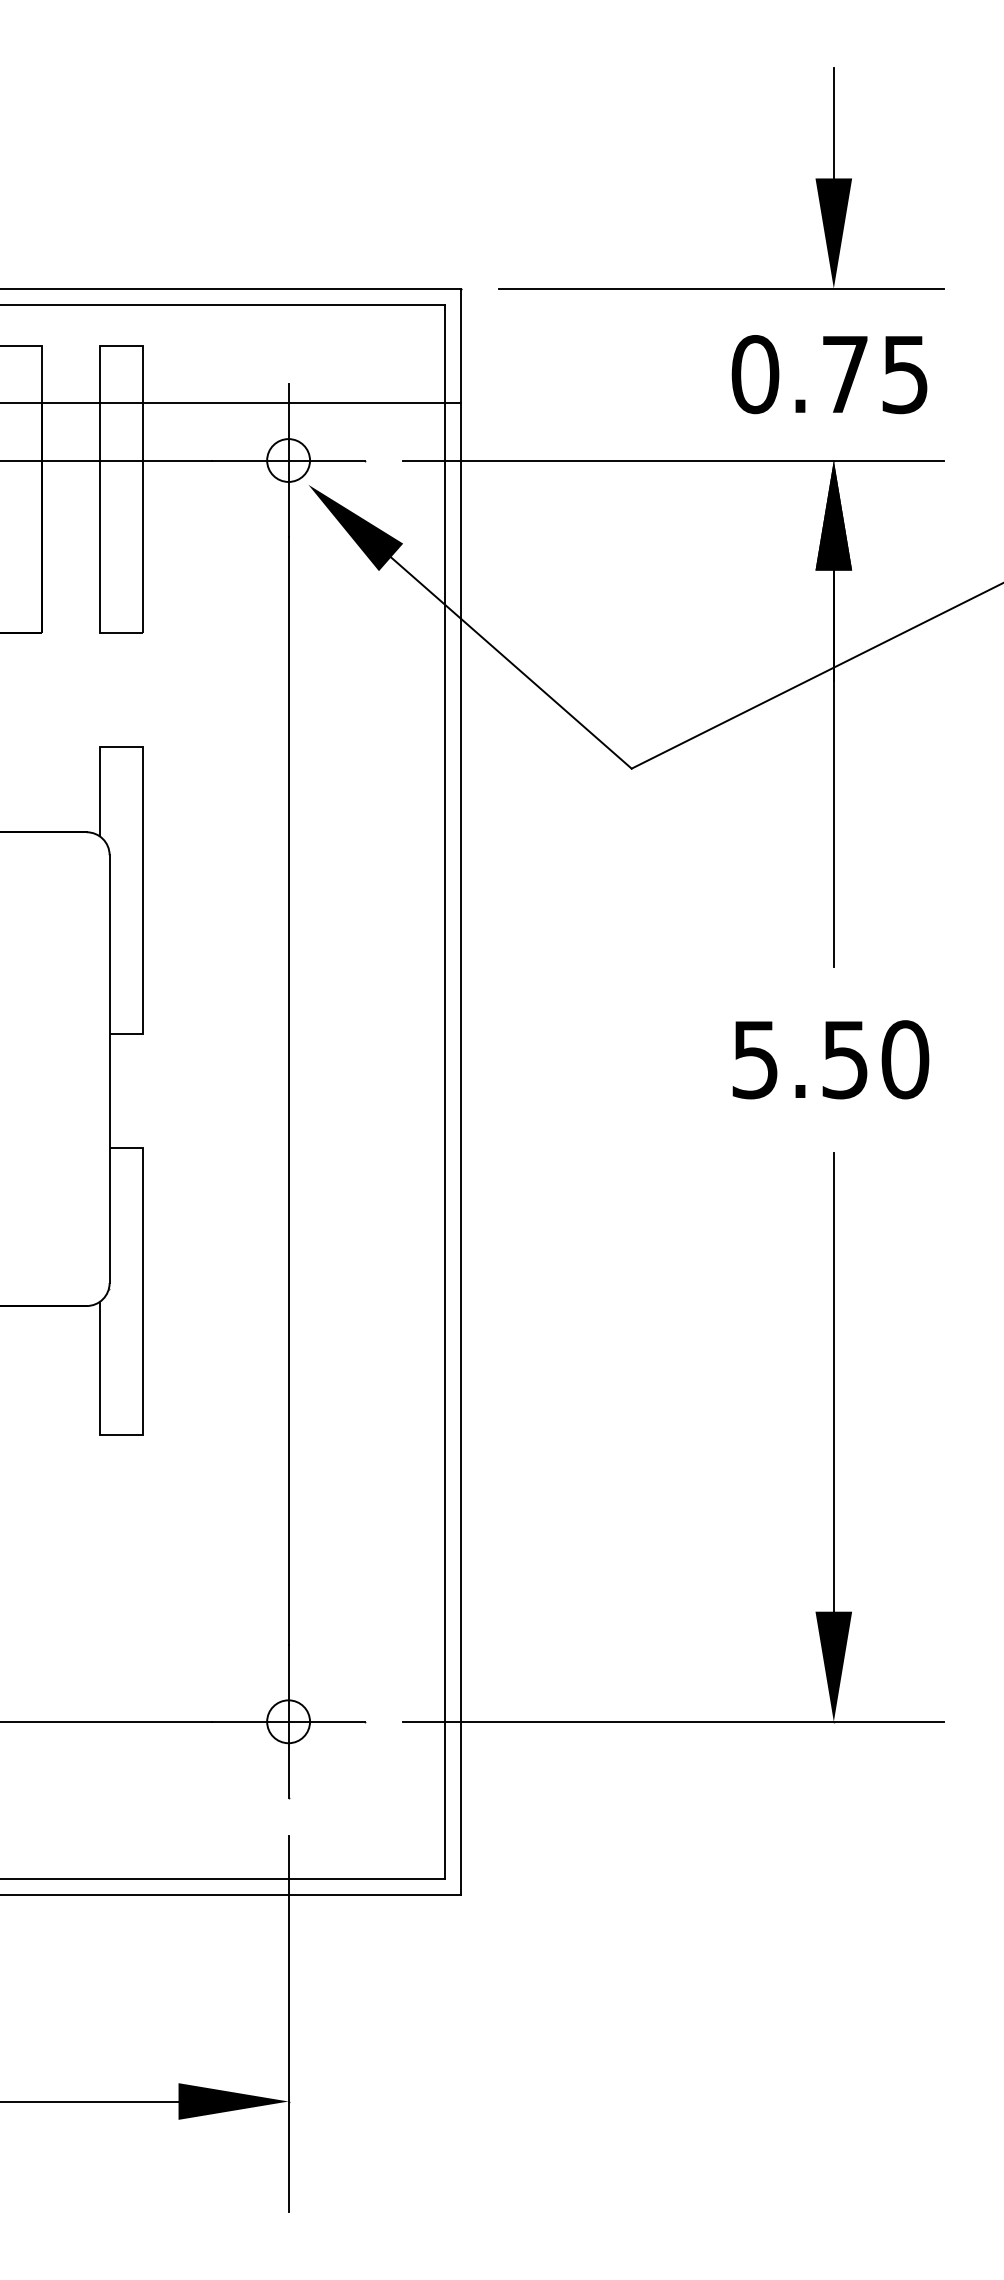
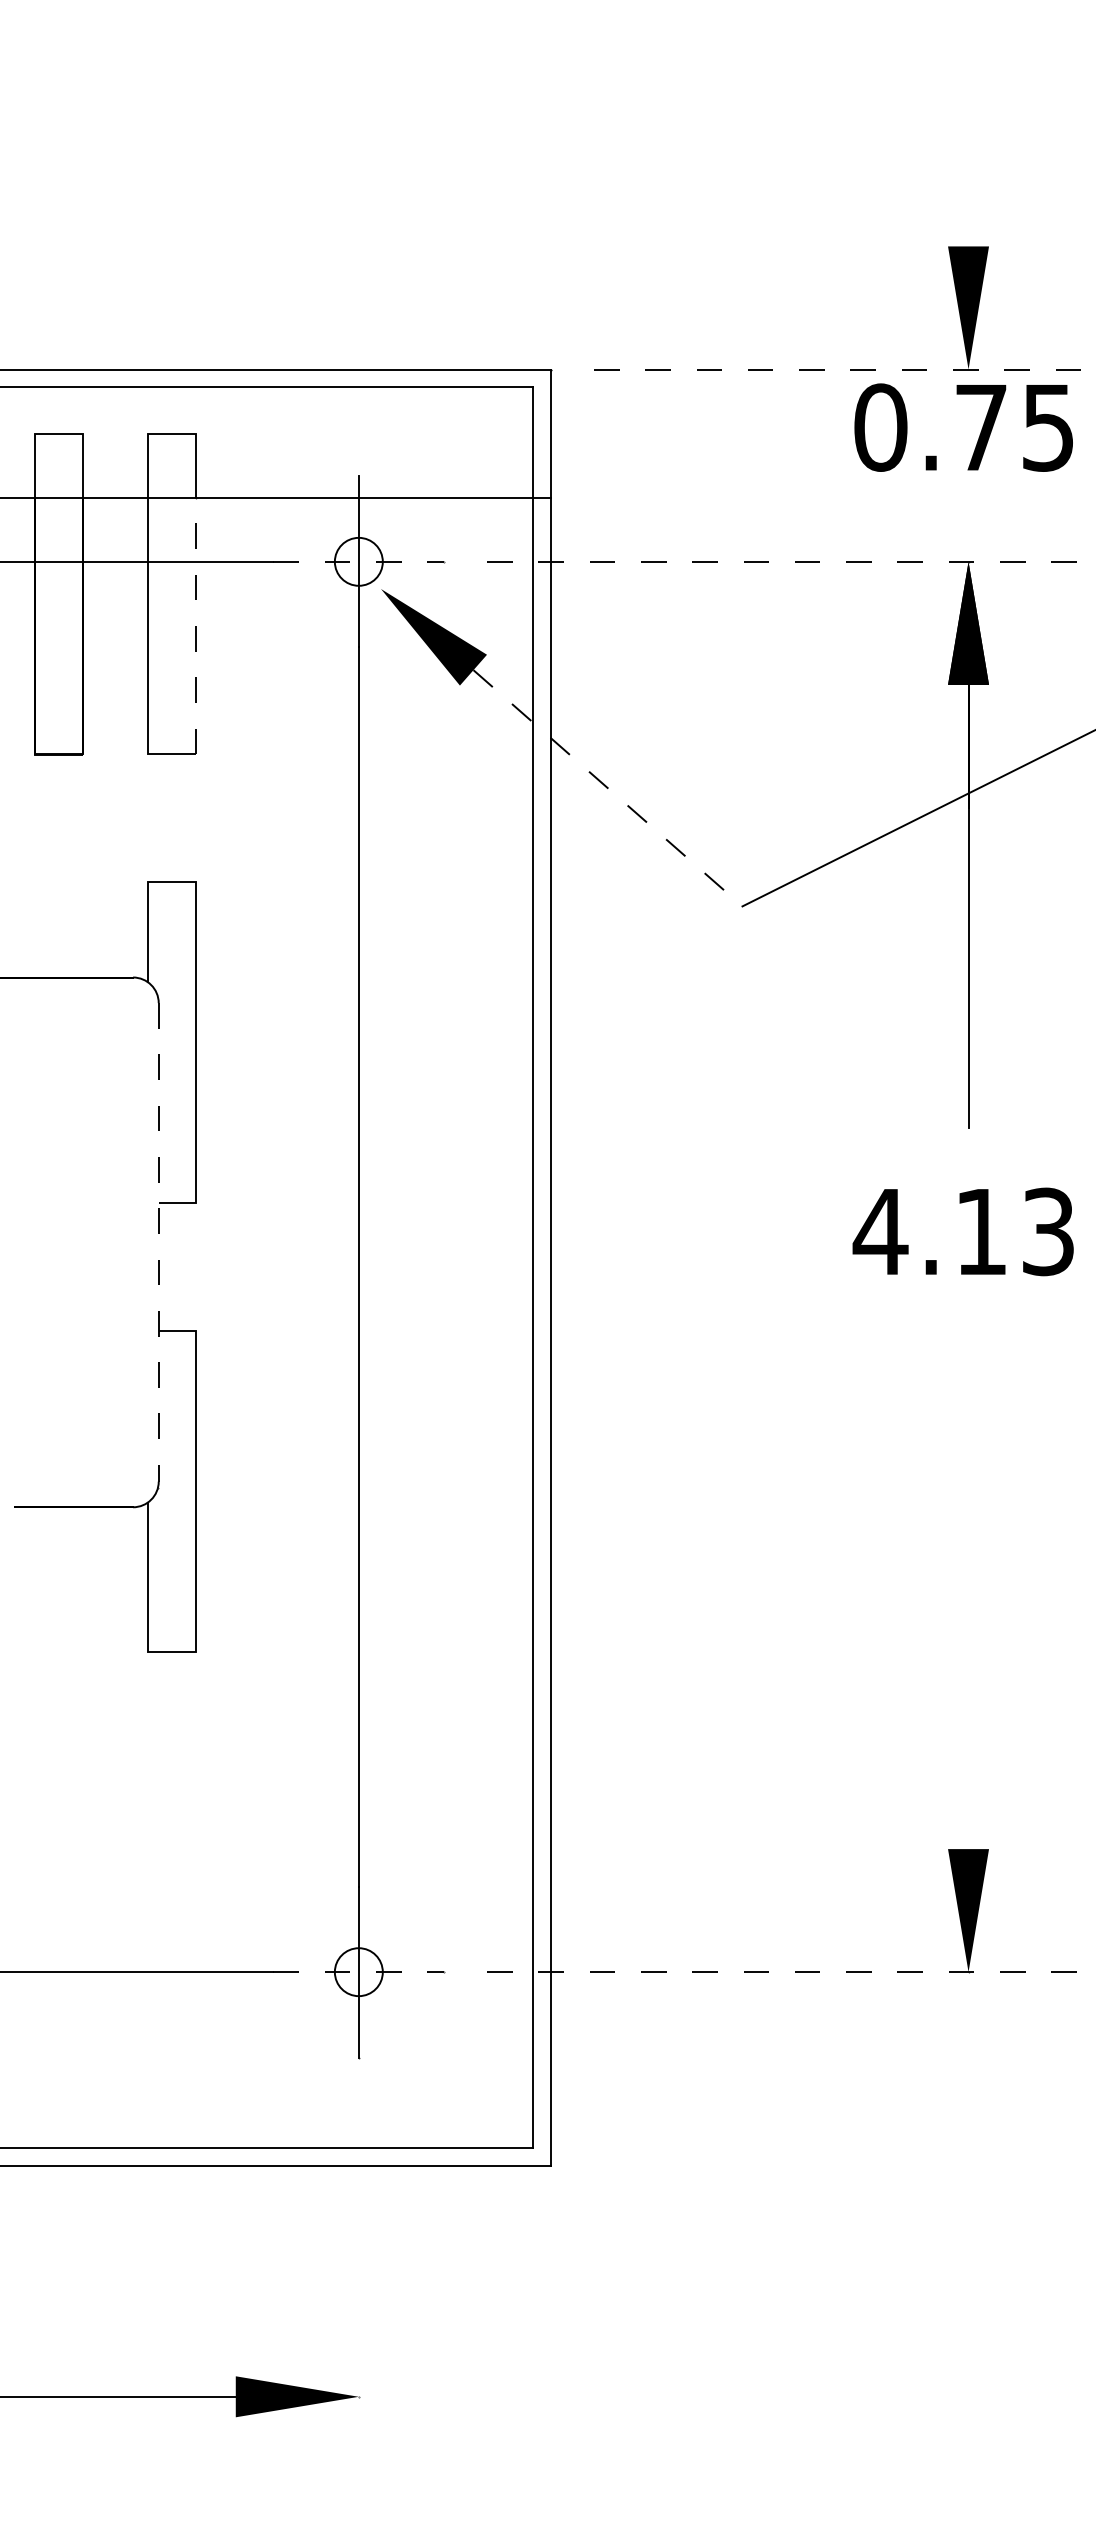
line: (833, 123) -> (968, 184), removed
line: (721, 288) -> (842, 369), solid -> dashed
text: (829, 374) -> (963, 427), moved
line: (289, 460) -> (359, 561), solid -> dashed
line: (674, 460) -> (790, 561), solid -> dashed
line: (143, 517) -> (196, 625), solid -> dashed
line: (511, 663) -> (608, 788), solid -> dashed
text: (829, 1059) -> (963, 1231), 5.50 -> 4.13
line: (109, 1069) -> (158, 1242), solid -> dashed
line: (833, 1382) -> (968, 1592), removed
line: (289, 1721) -> (359, 1971), solid -> dashed
line: (674, 1721) -> (790, 1971), solid -> dashed
line: (288, 2023) -> (358, 2309), removed

